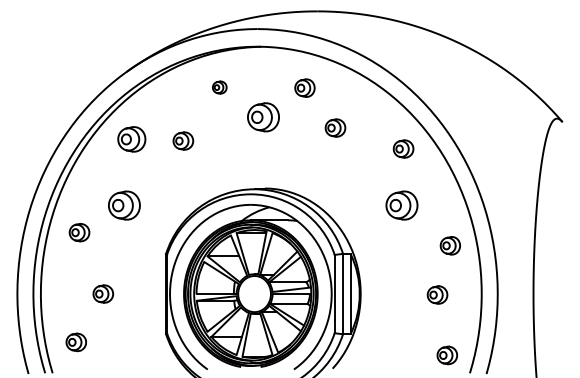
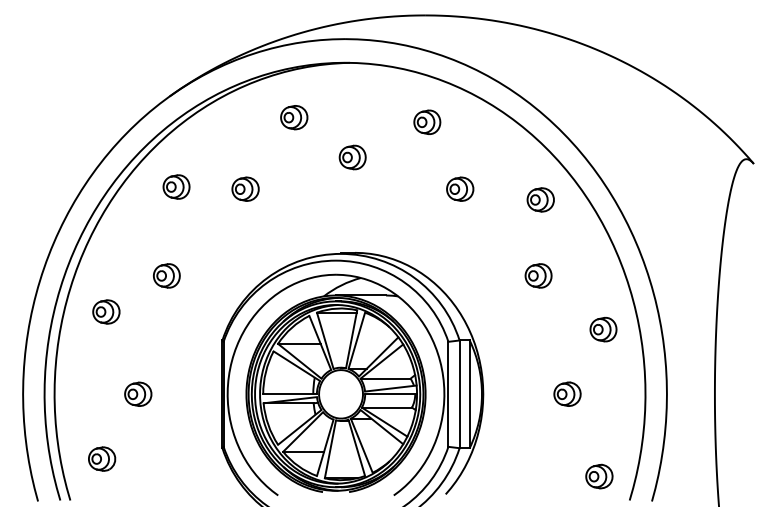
part: (219, 87) -> (294, 117), size x1.43
part: (304, 87) -> (426, 121), moved
part: (262, 117) -> (351, 157), size x0.62
part: (335, 127) -> (460, 188), moved
part: (131, 139) -> (176, 187), size x0.71
part: (124, 205) -> (166, 275), size x0.62
part: (401, 205) -> (537, 275), size x0.62
part: (437, 294) -> (567, 393), moved

